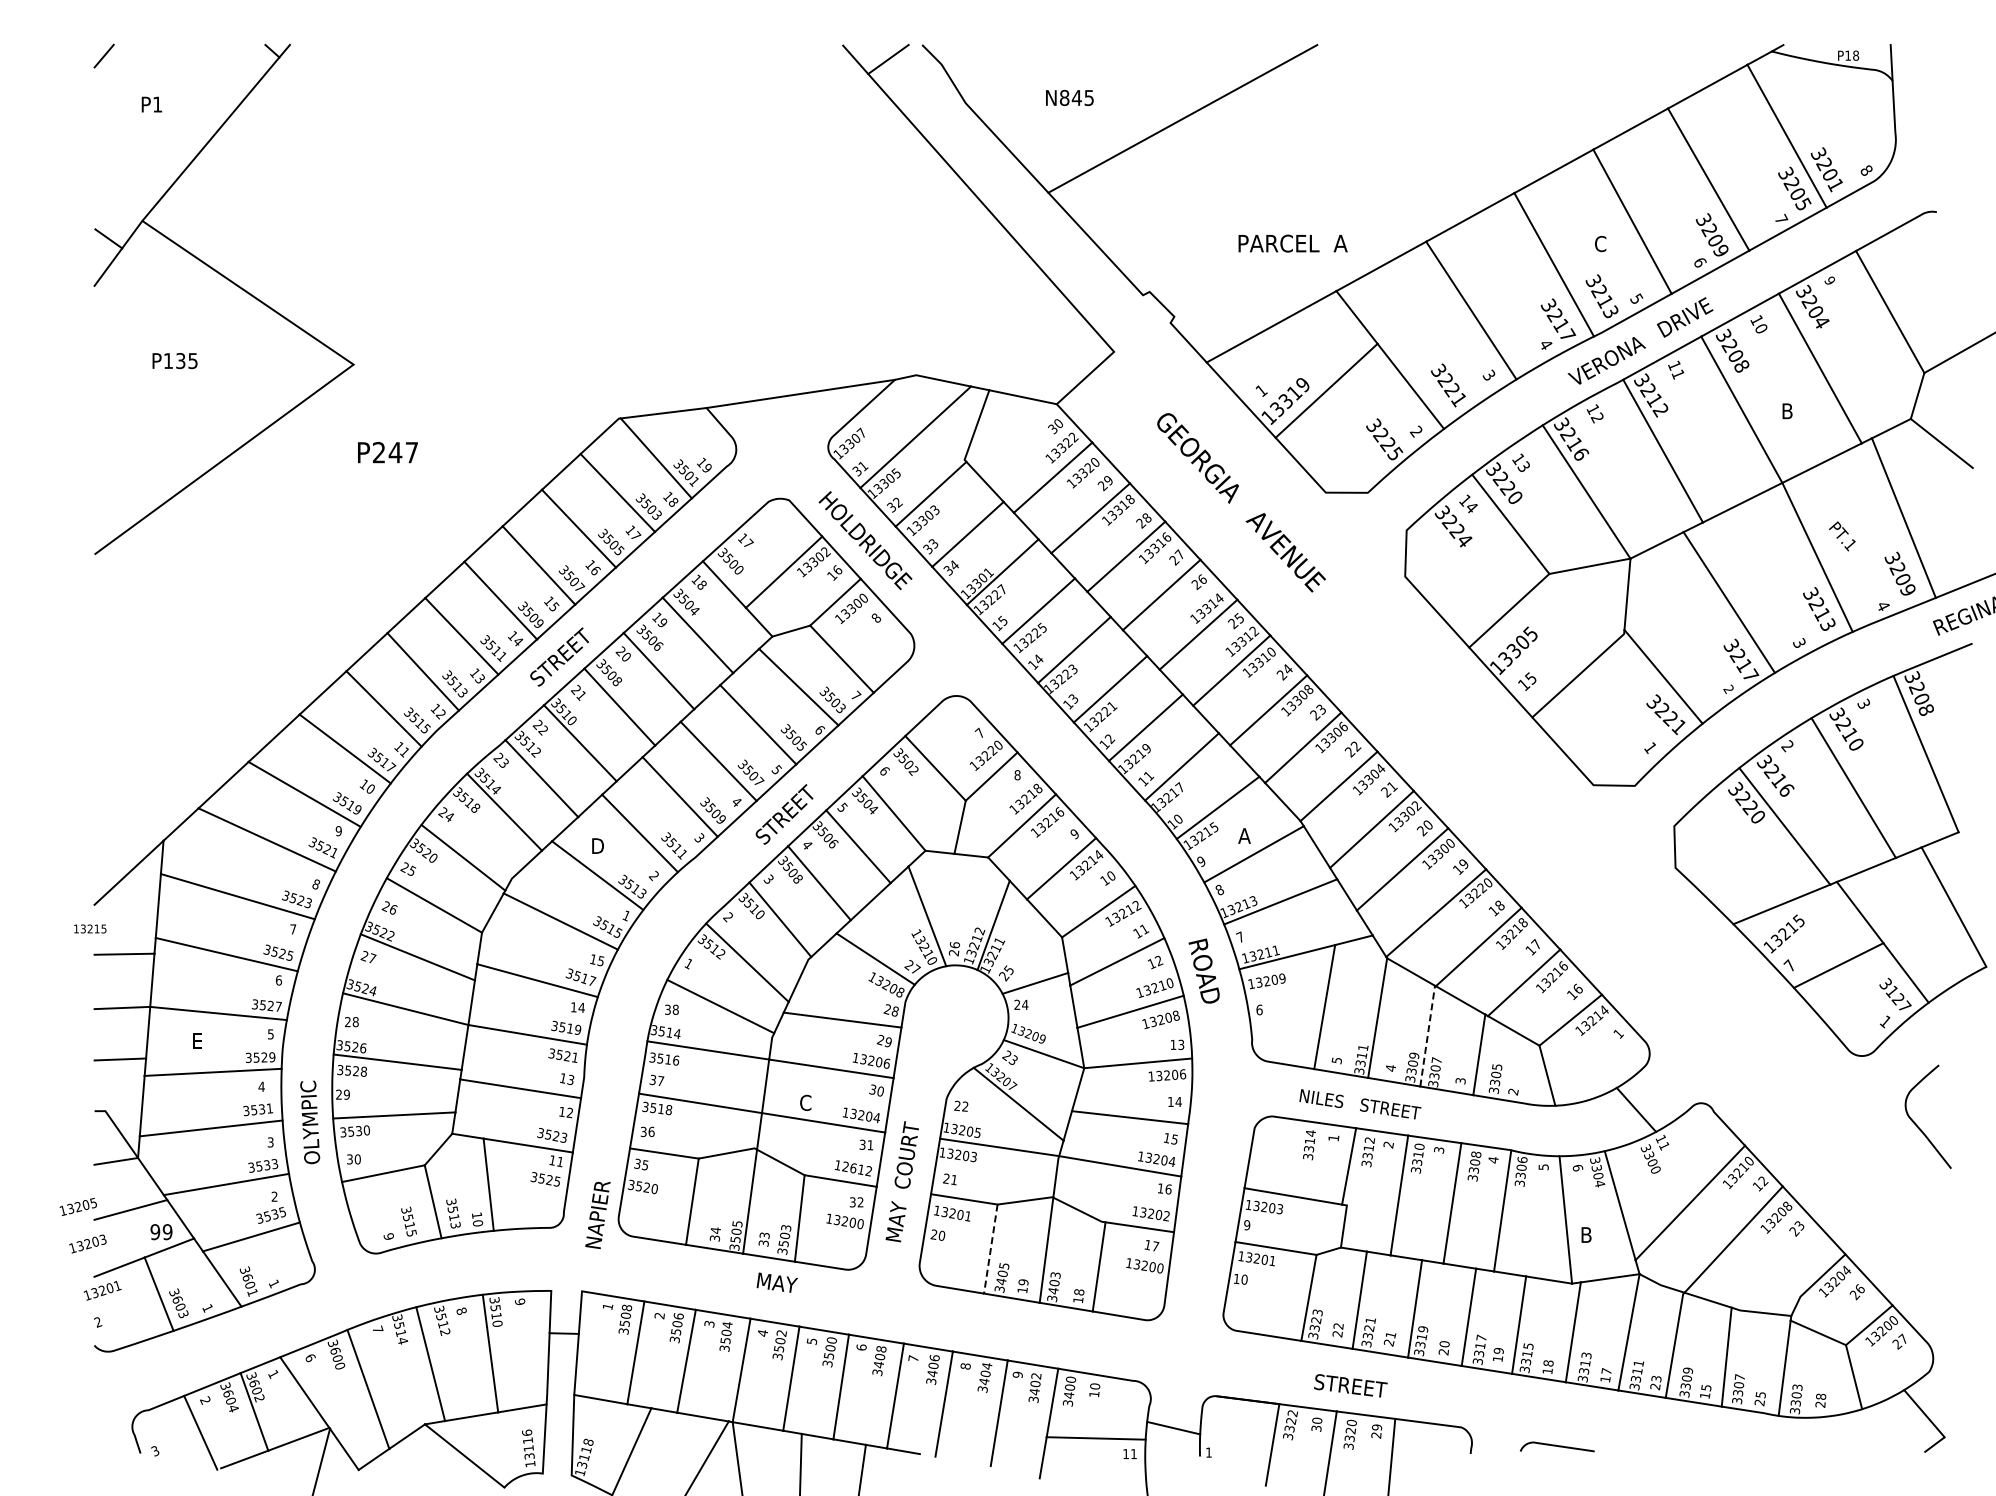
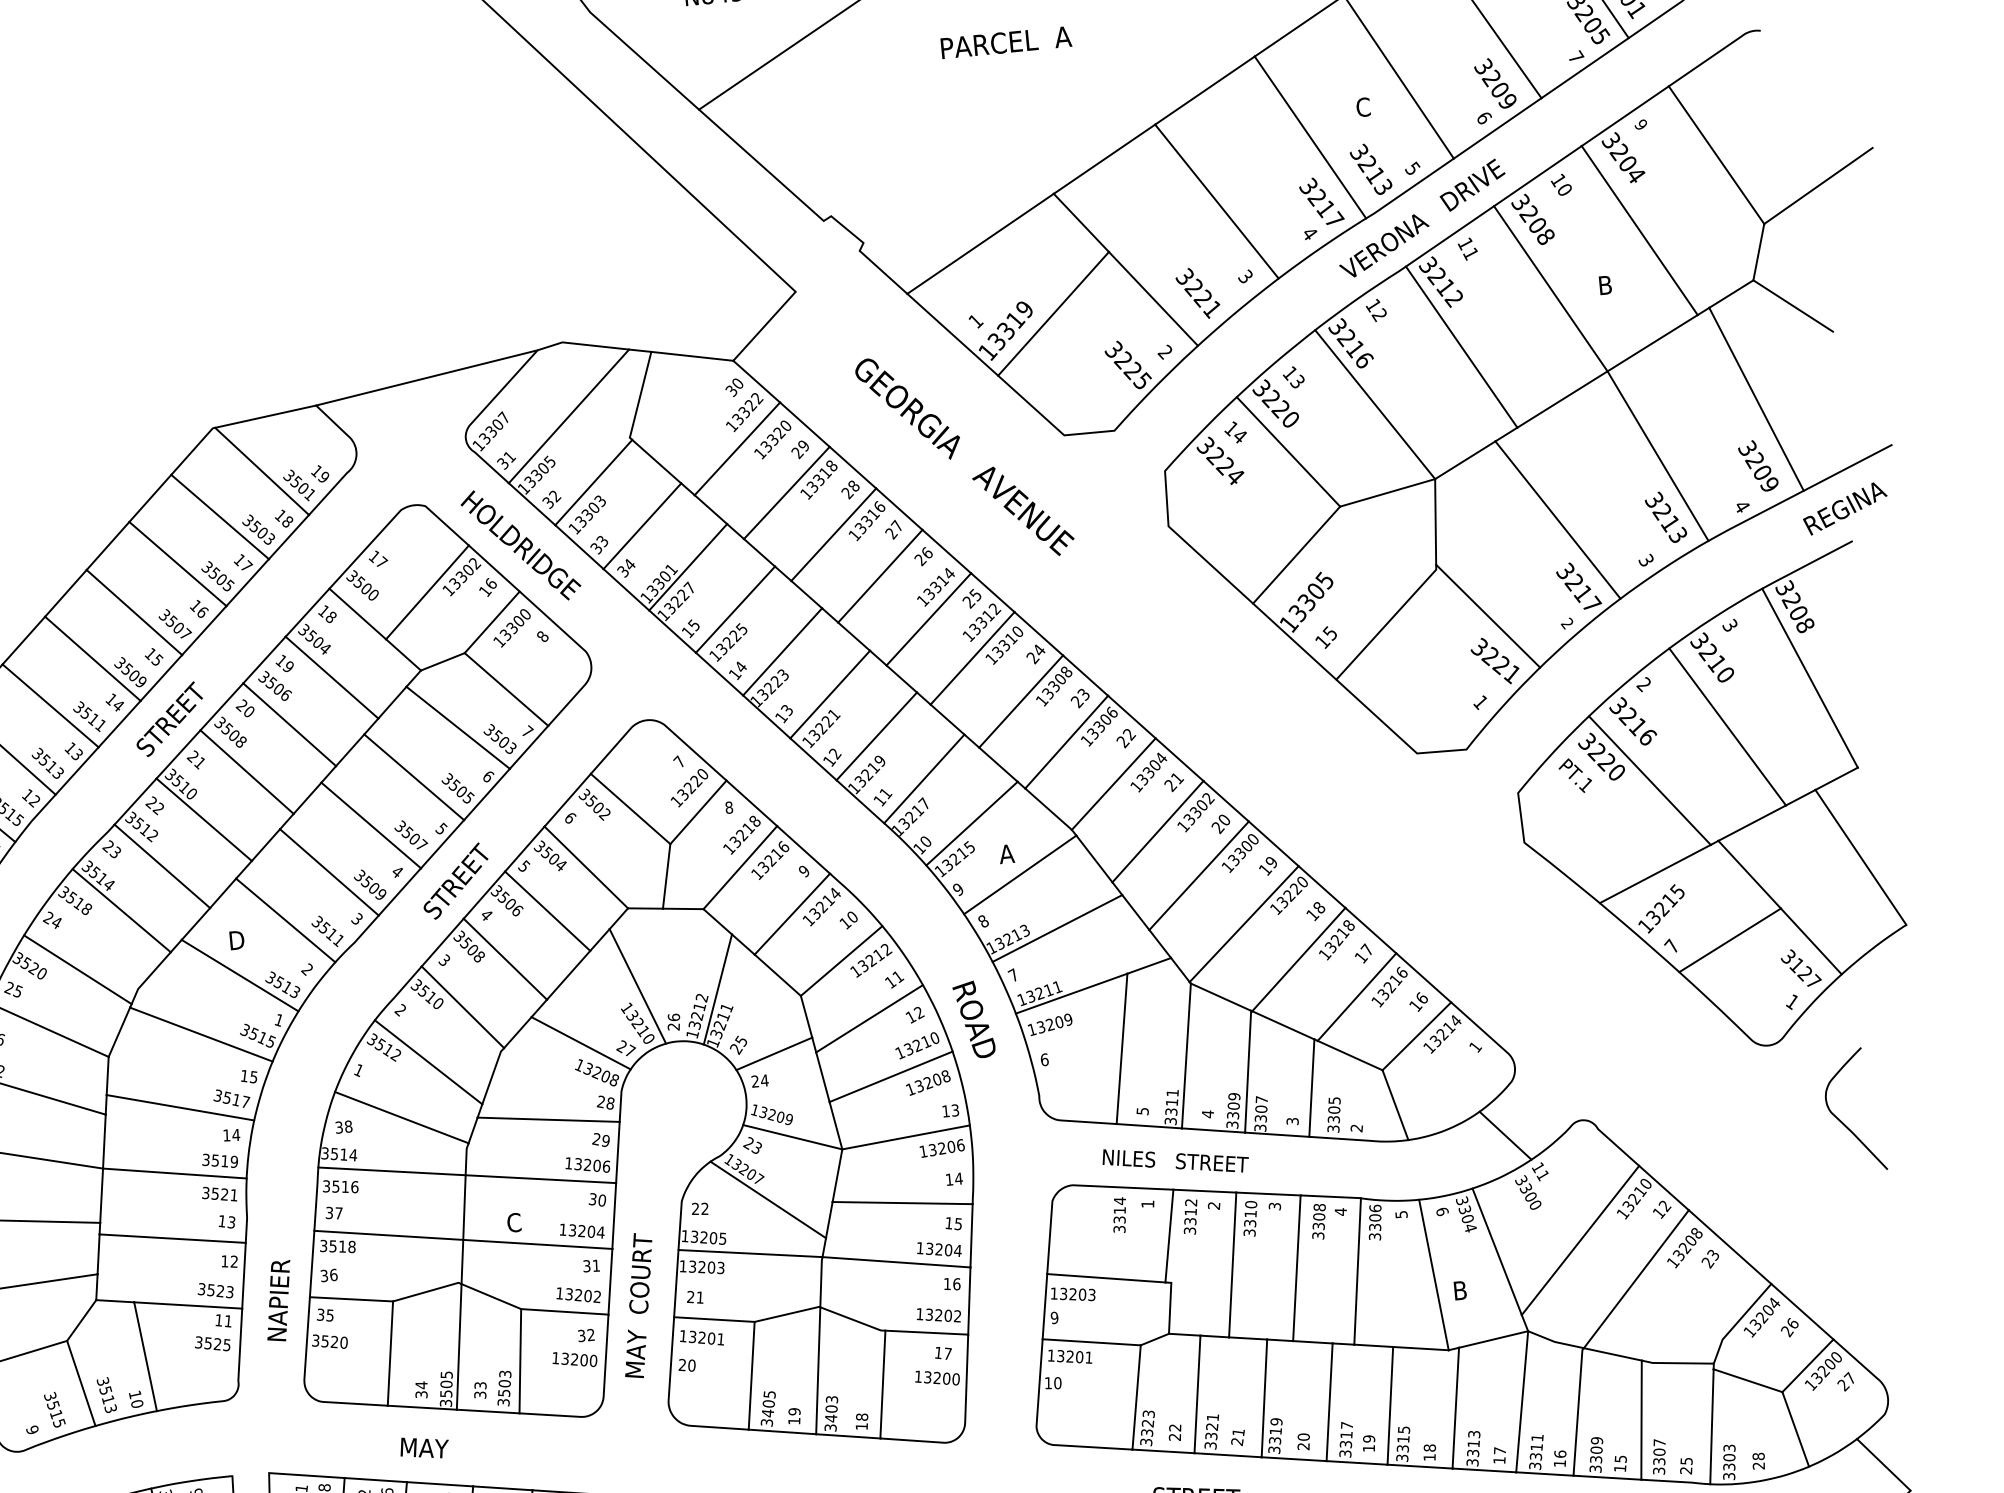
text: (1292, 243) -> (1005, 42), moved
text: (1842, 536) -> (1575, 775), moved
line: (1427, 1036) -> (1247, 1072), dashed -> solid
text: (853, 1168) -> (578, 1295), 12612 -> 13202
text: (597, 1215) -> (278, 1301), moved
line: (990, 1249) -> (751, 1376), dashed -> solid
text: (776, 1282) -> (423, 1447), moved
text: (1655, 1382) -> (1559, 1458), 23 -> 16

